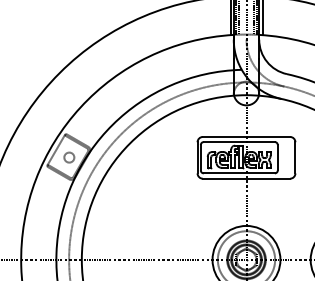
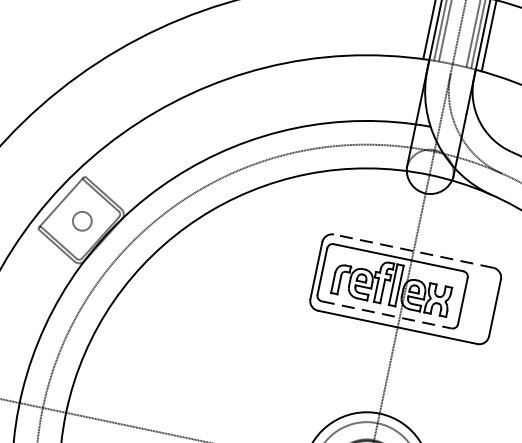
line: (246, 136) -> (413, 250), solid -> dashed
line: (239, 173) -> (386, 315), solid -> dashed

